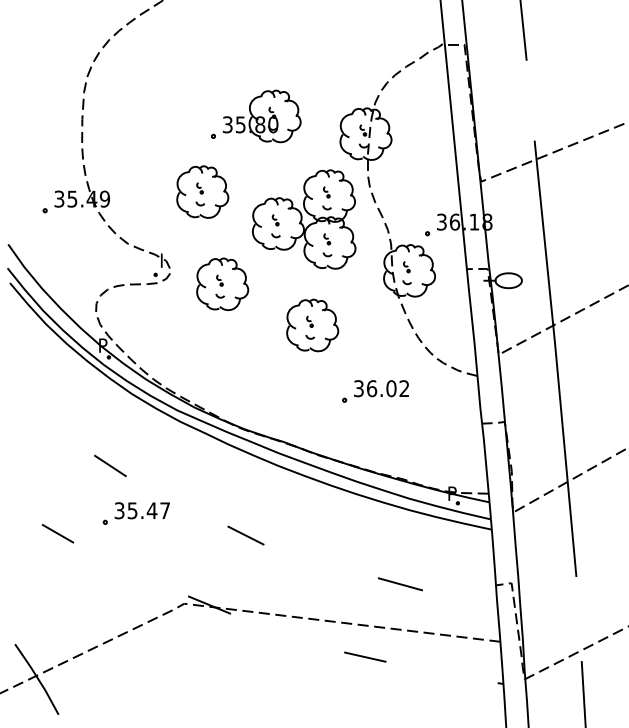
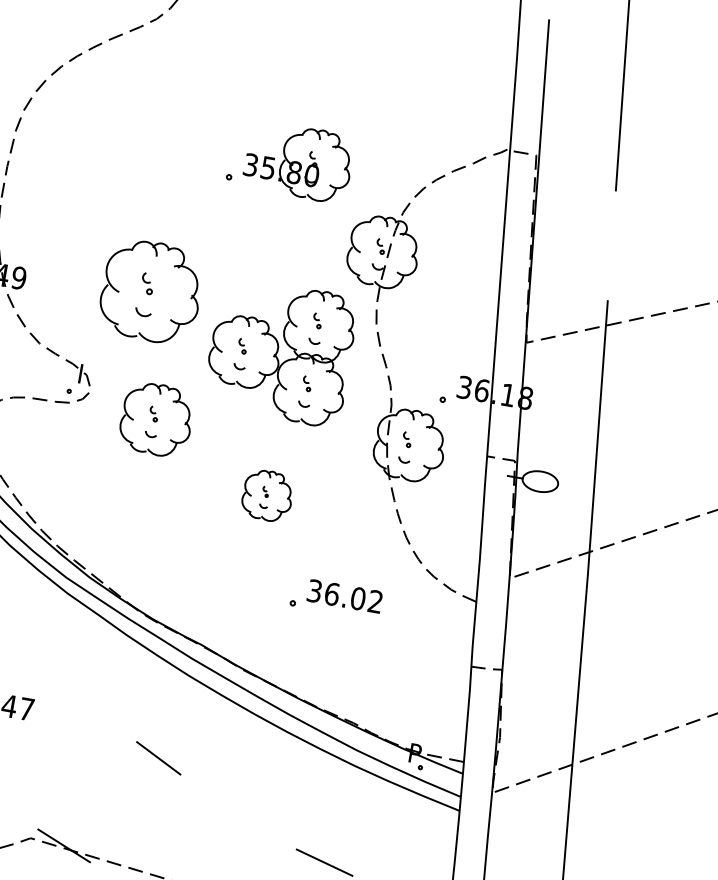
part: (256, 116) -> (291, 160), moved
part: (202, 191) -> (151, 290), size x1.4
part: (312, 325) -> (267, 495), size x0.7
line: (245, 535) -> (158, 758), moved

